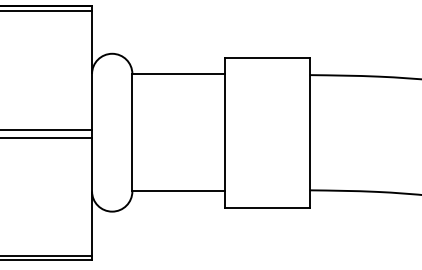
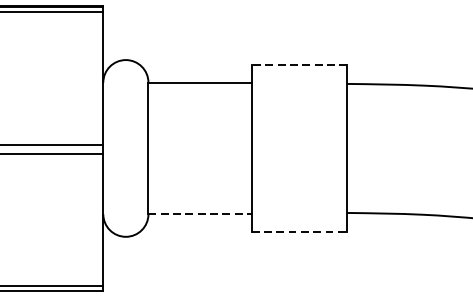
line: (267, 57) -> (299, 64), solid -> dashed
line: (178, 191) -> (200, 214), solid -> dashed
line: (267, 207) -> (299, 232), solid -> dashed

